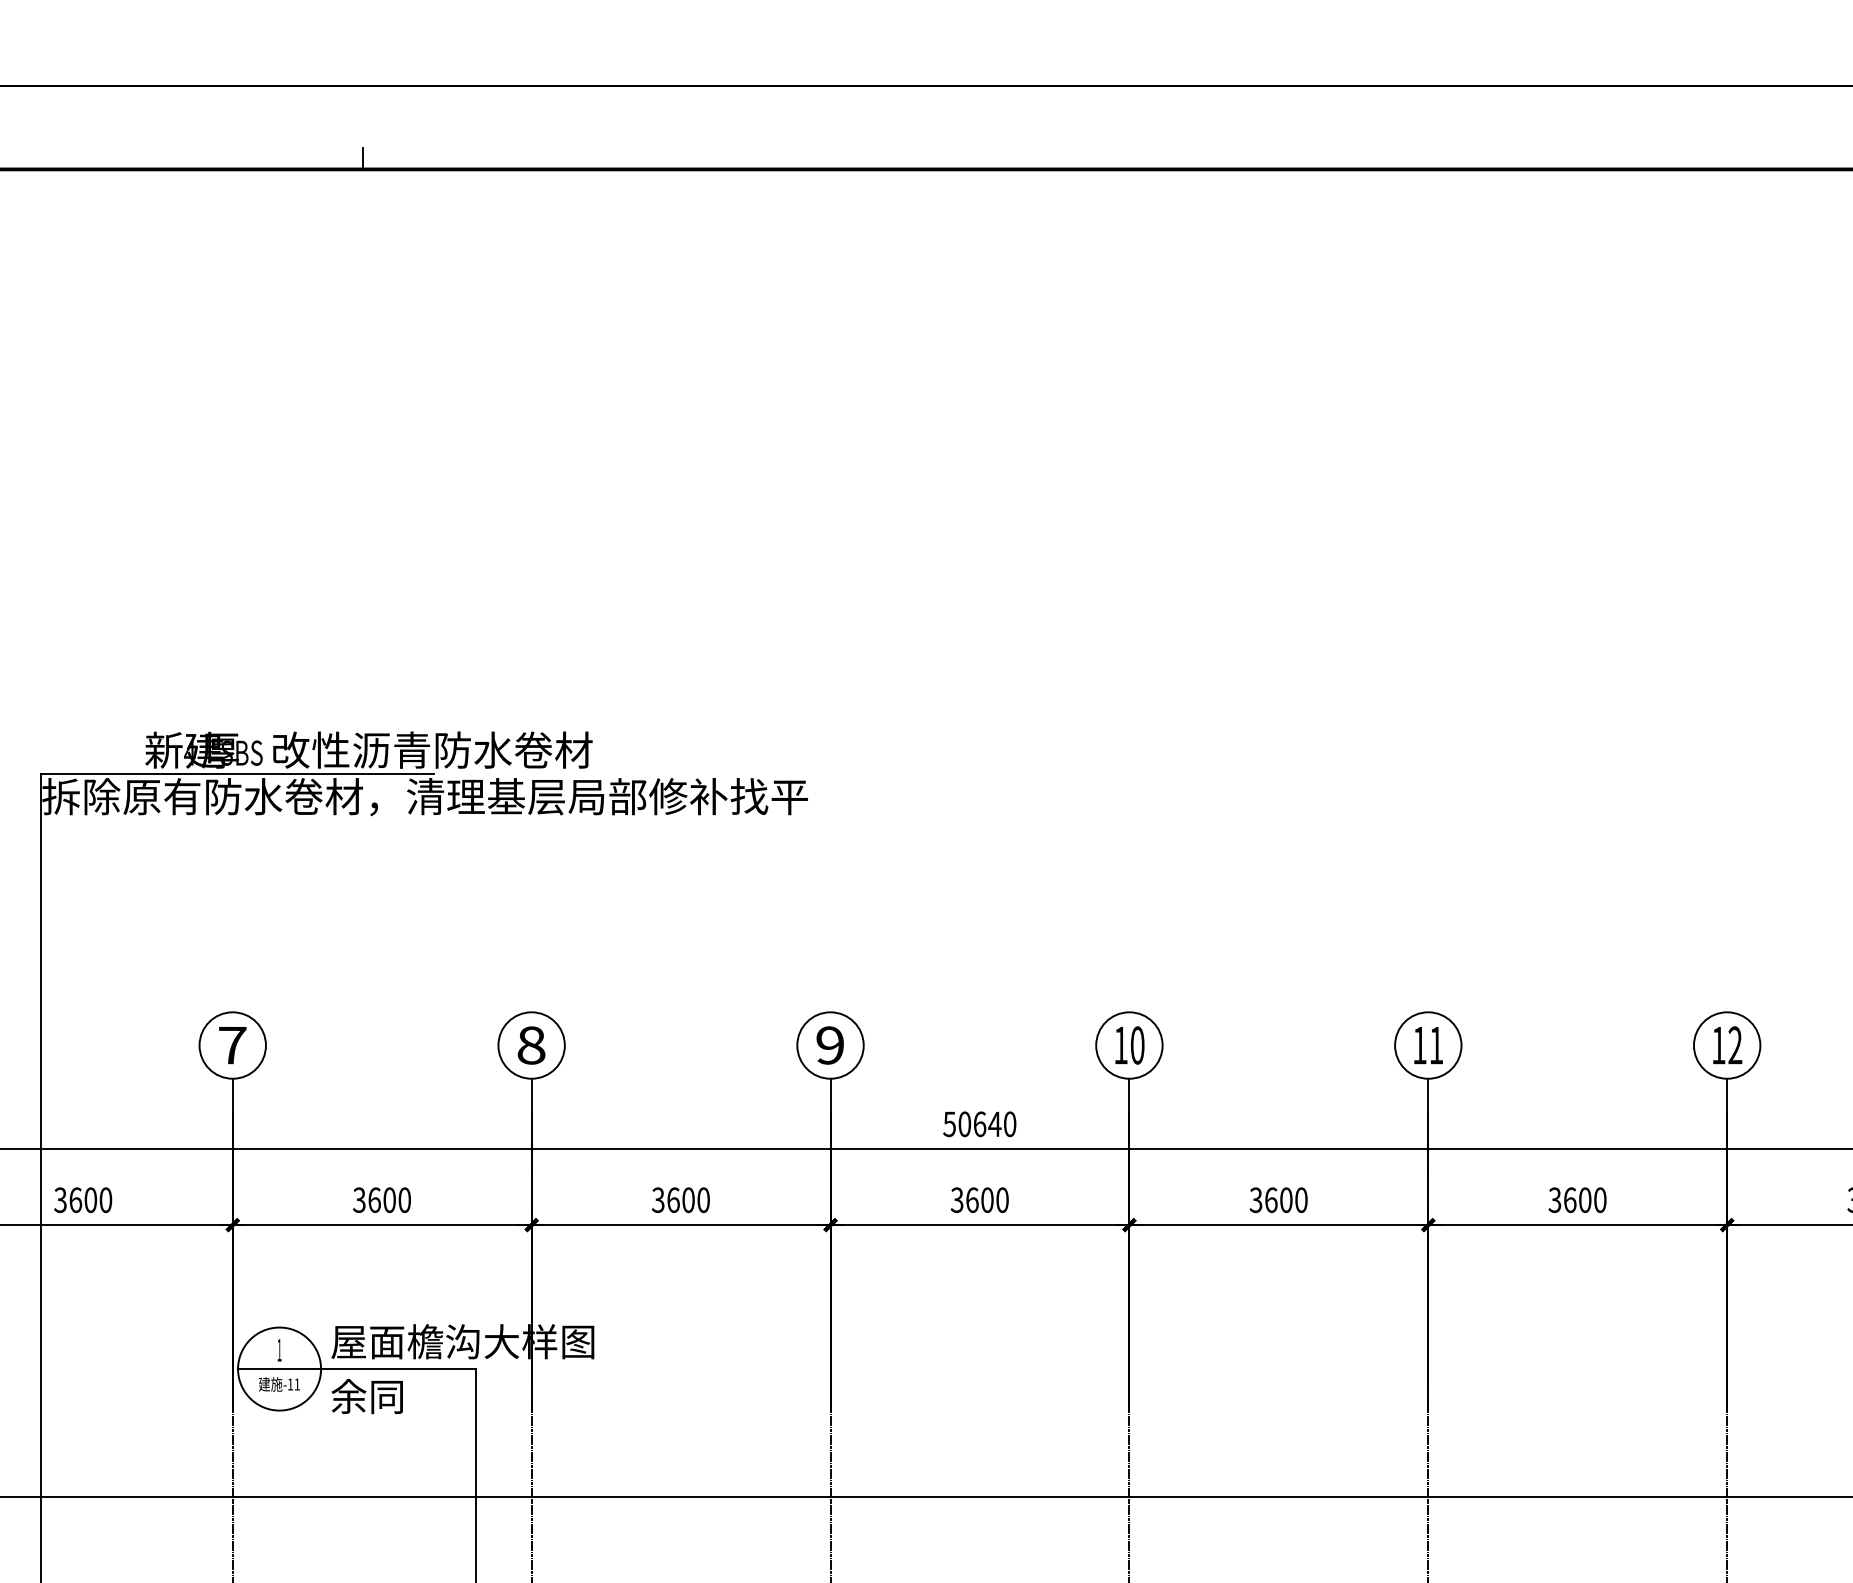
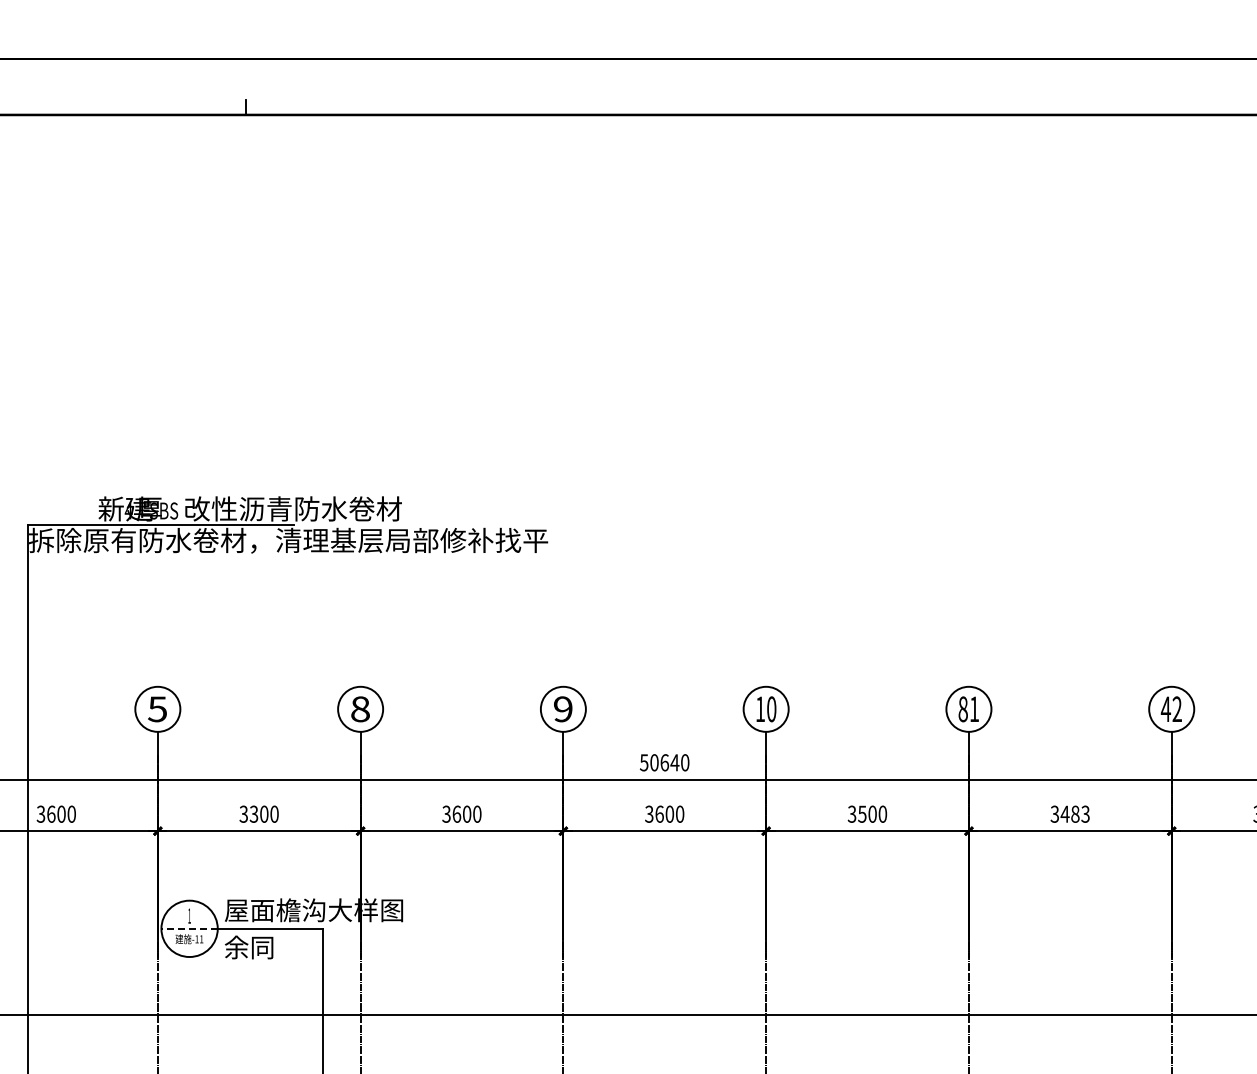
text: (1718, 1044) -> (1165, 708), 12 -> 42
text: (232, 1045) -> (157, 709), 7 -> 5
text: (1418, 1045) -> (962, 709), 11 -> 81
text: (373, 1199) -> (253, 813), 3600 -> 3300
text: (1271, 1199) -> (862, 813), 3600 -> 3500
text: (1583, 1199) -> (1074, 813), 3600 -> 3483
line: (279, 1368) -> (189, 928), solid -> dashed

